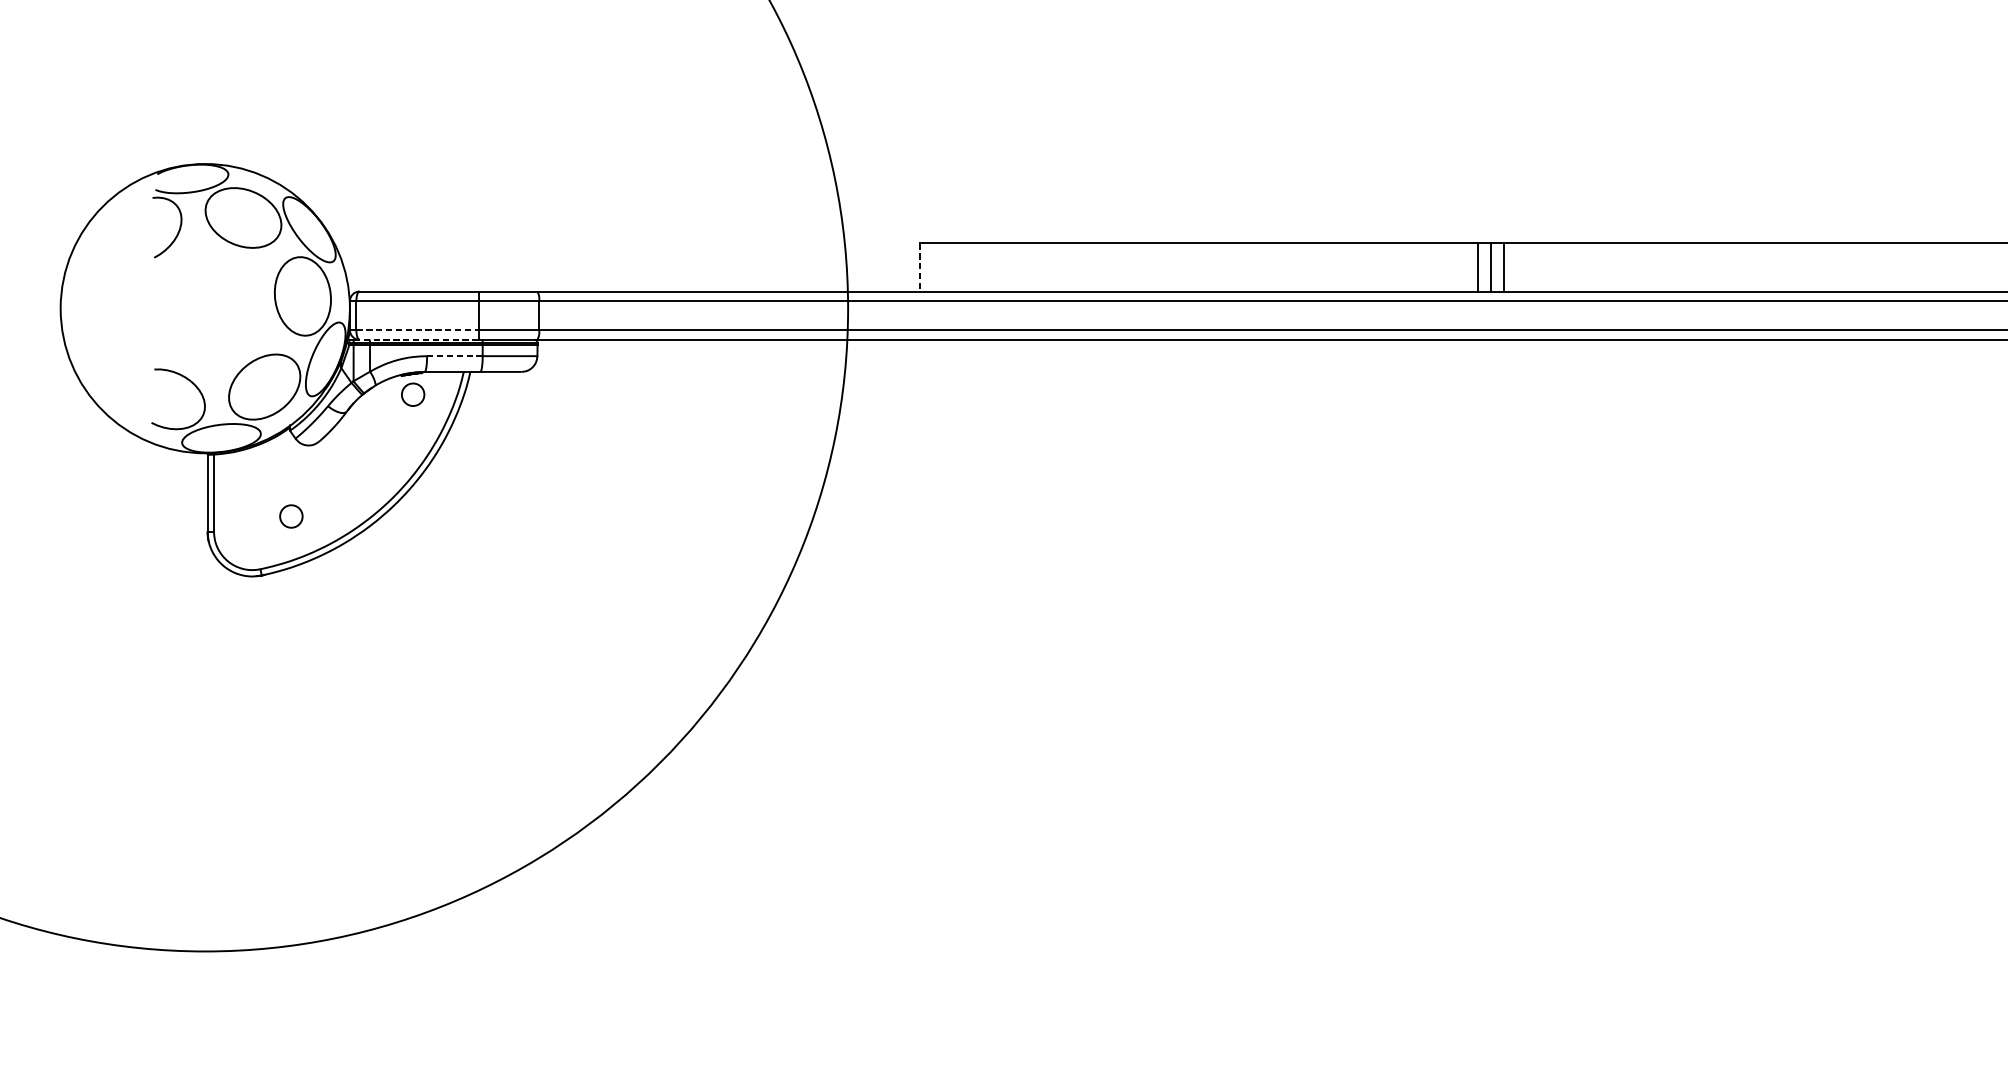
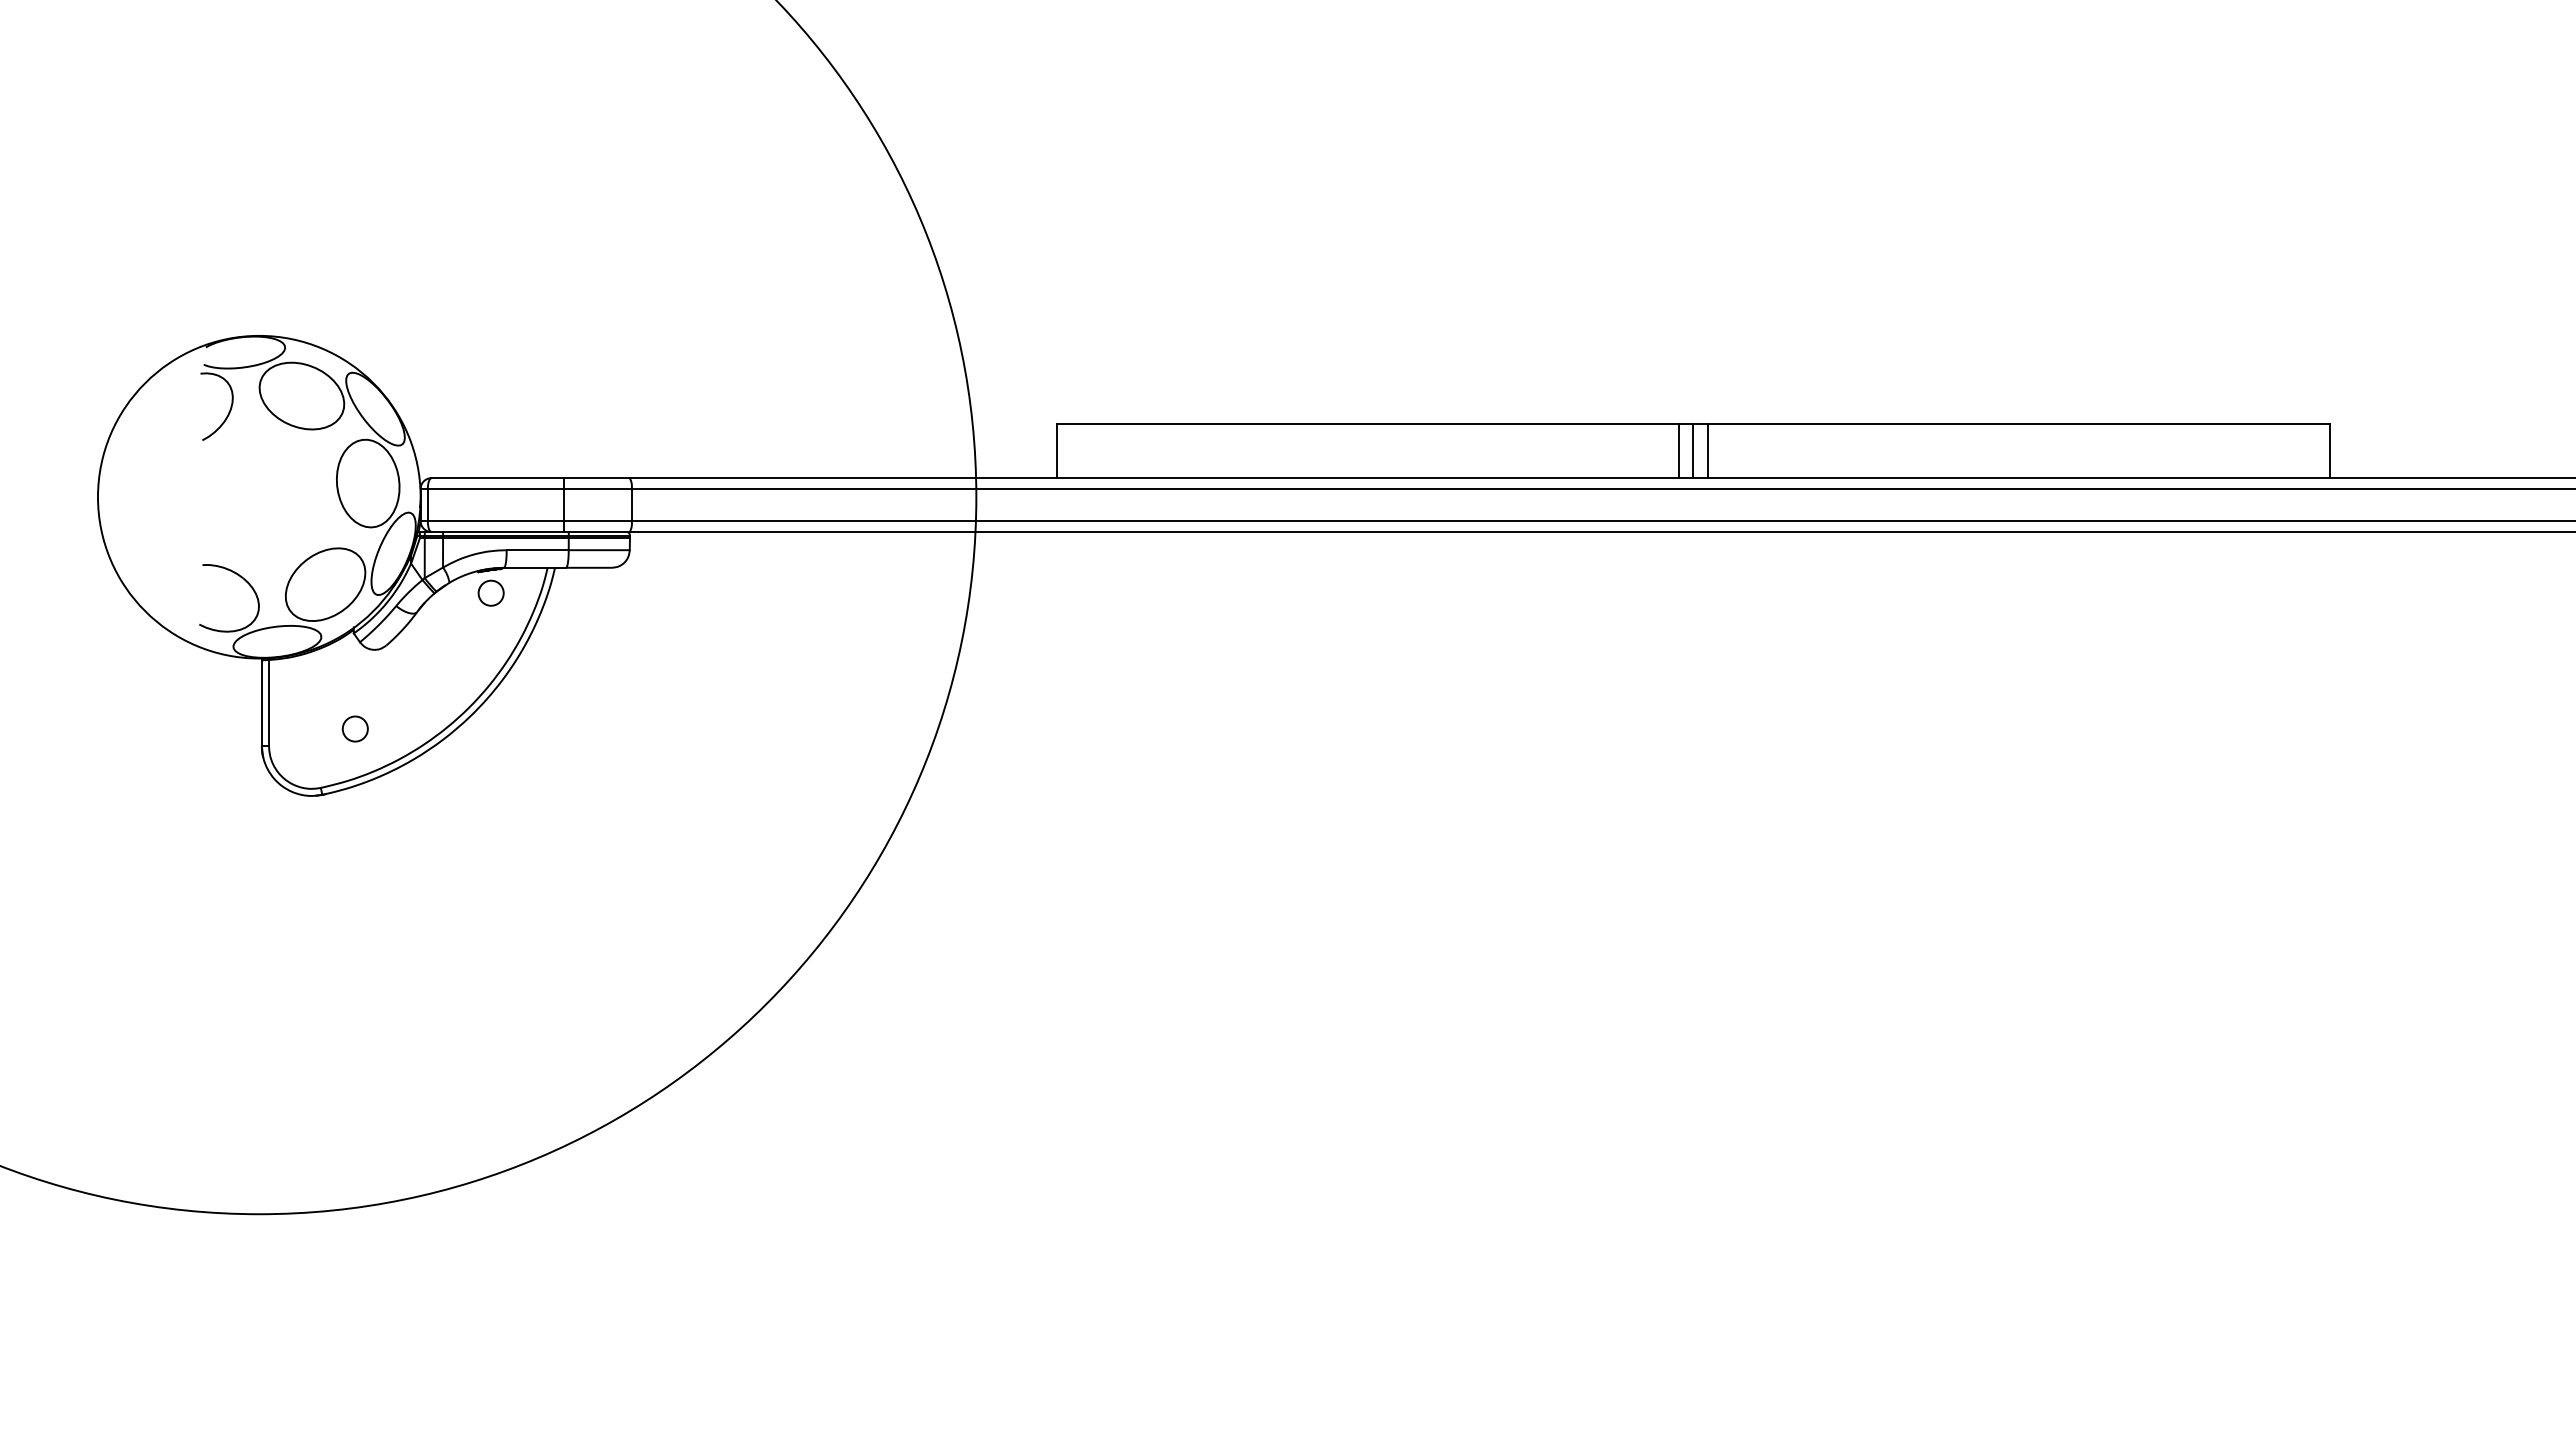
line: (920, 267) -> (1057, 451), dashed -> solid
line: (417, 330) -> (496, 521), dashed -> solid
line: (418, 339) -> (497, 531), dashed -> solid
line: (455, 356) -> (538, 550), dashed -> solid

